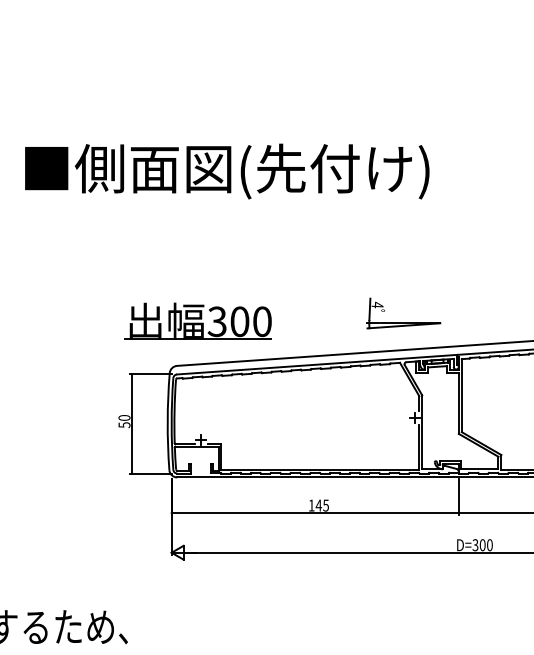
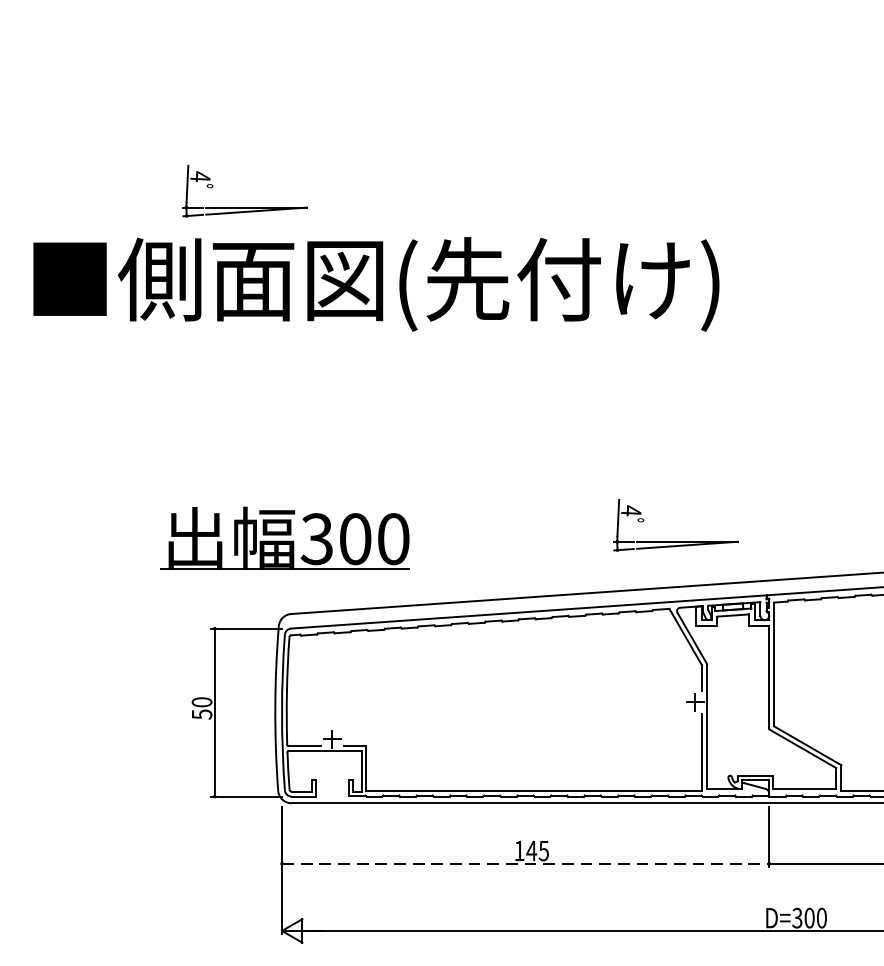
part: (149, 125) -> (244, 206), added
part: (197, 320) -> (283, 537), moved
line: (315, 513) -> (526, 864), solid -> dashed

